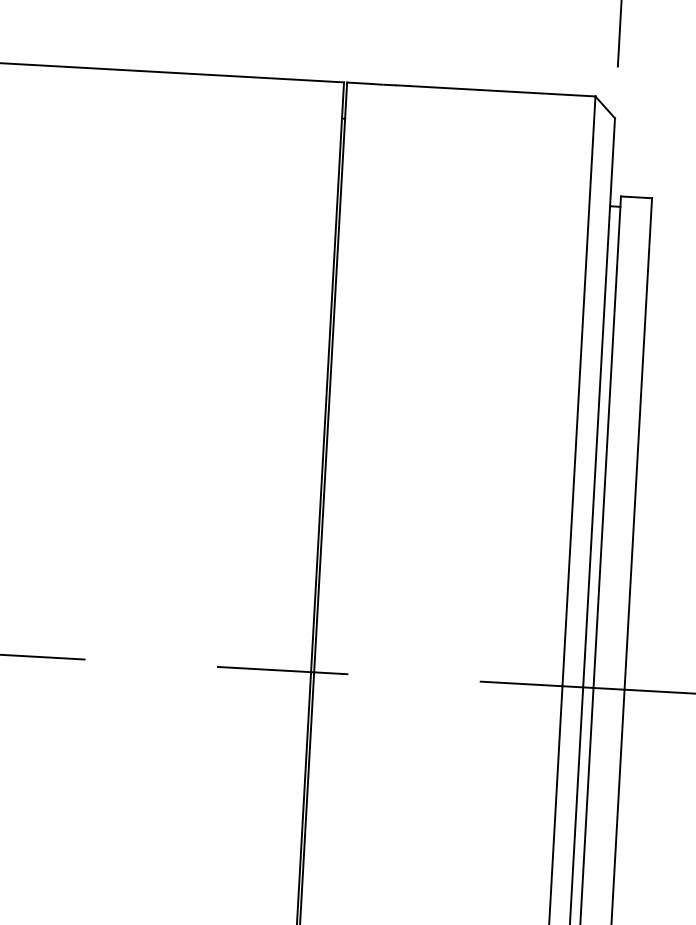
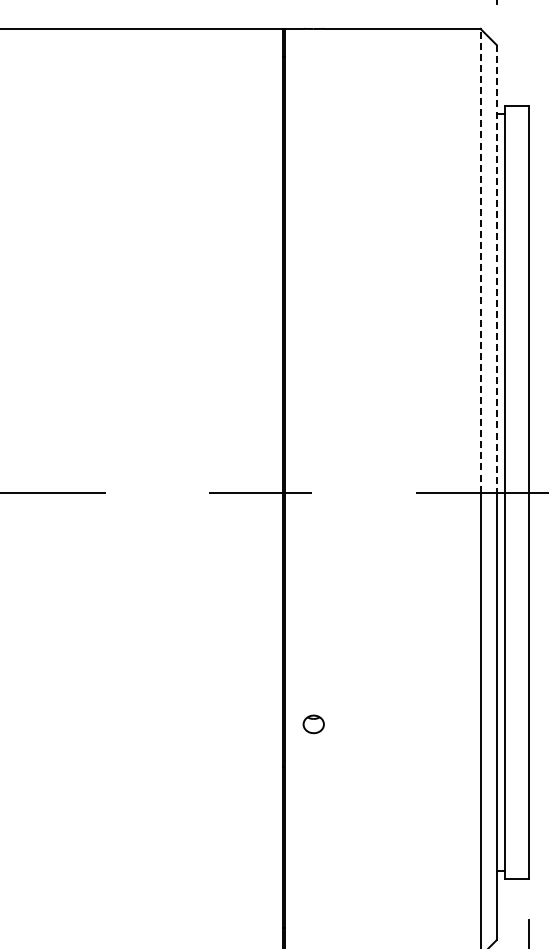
line: (578, 391) -> (480, 260), solid -> dashed
line: (598, 402) -> (496, 268), solid -> dashed

